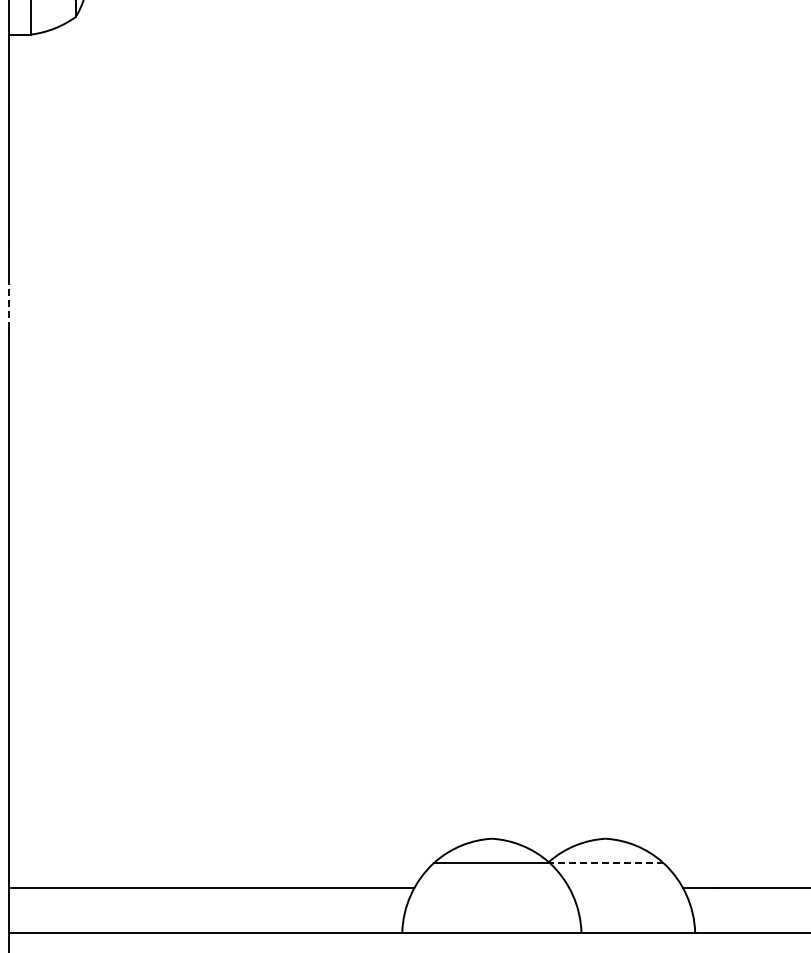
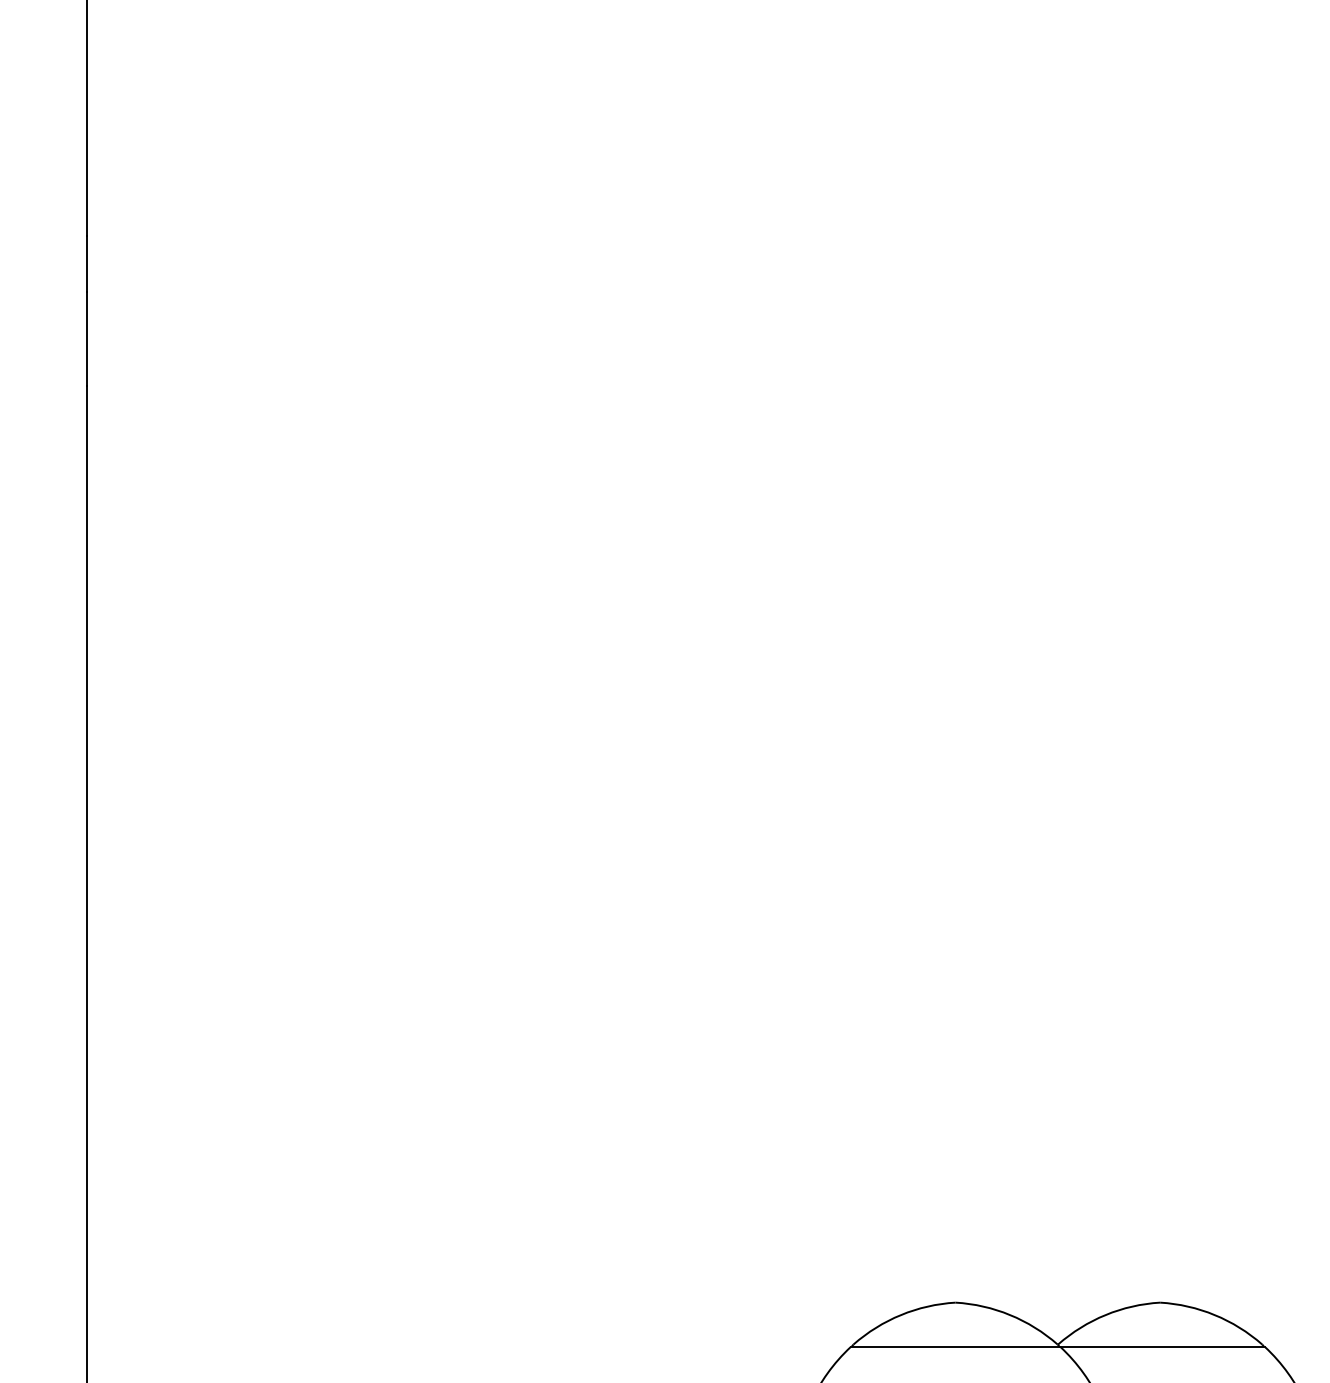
line: (9, 302) -> (88, 338), dashed -> solid
line: (606, 863) -> (1161, 1347), dashed -> solid

